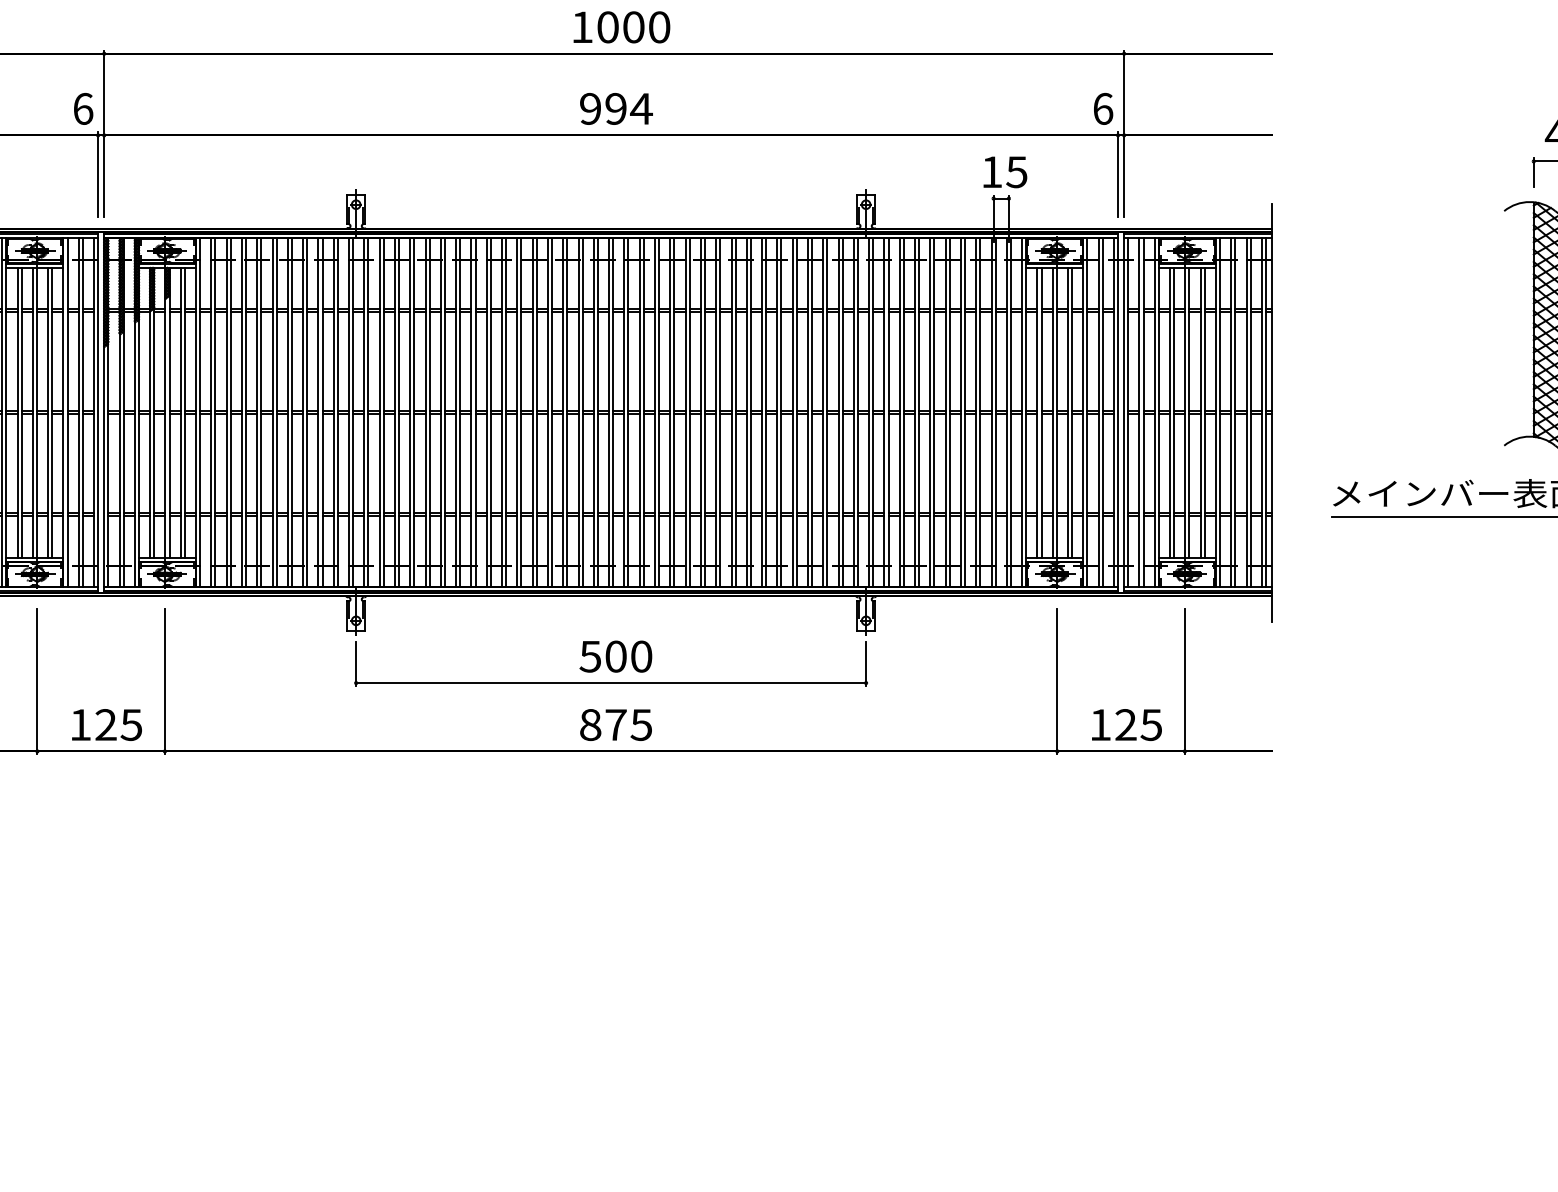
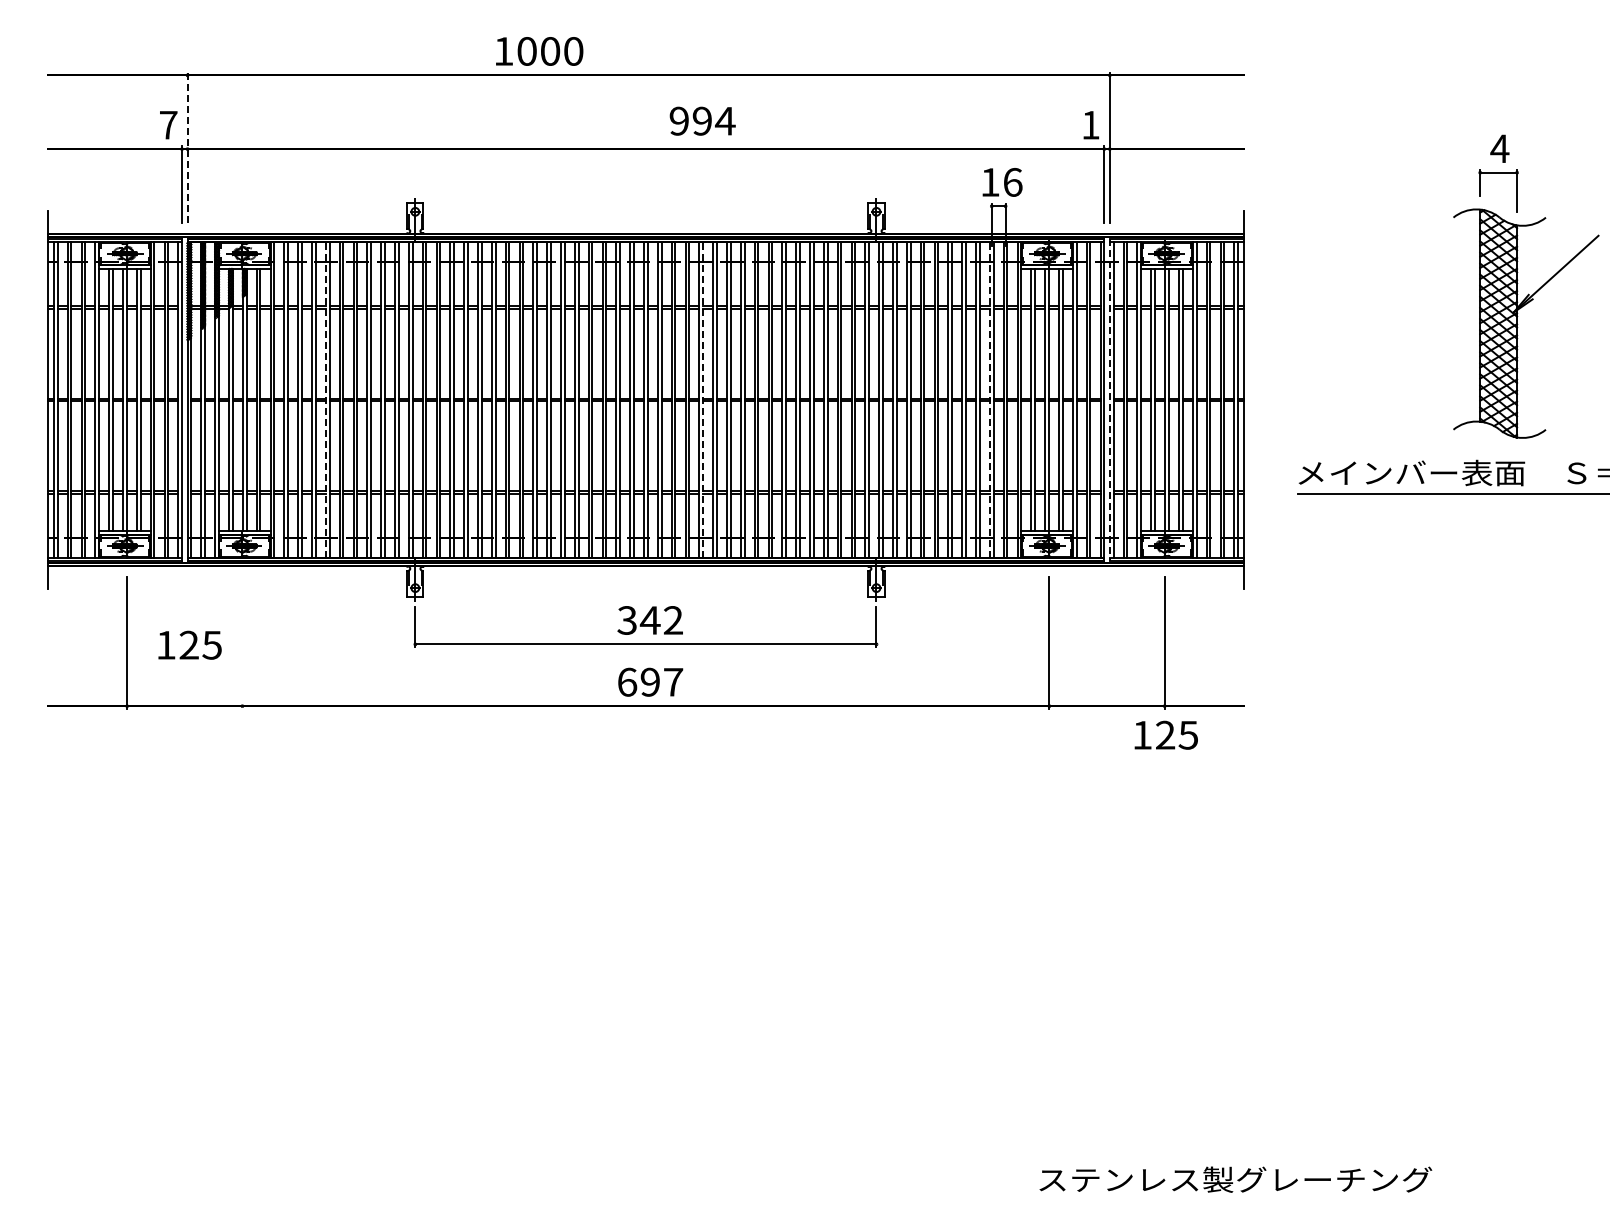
text: (621, 27) -> (539, 51), moved
text: (83, 108) -> (168, 124), 6 -> 7
text: (616, 108) -> (702, 120), moved
text: (1102, 108) -> (1090, 124), 6 -> 1
line: (104, 133) -> (187, 147), solid -> dashed
text: (1016, 172) -> (1012, 182), 15 -> 16
line: (256, 412) -> (325, 399), solid -> dashed
line: (674, 412) -> (703, 399), solid -> dashed
line: (991, 412) -> (989, 399), solid -> dashed
line: (1123, 413) -> (1109, 400), solid -> dashed
text: (615, 656) -> (649, 620), 500 -> 342
line: (165, 680) -> (242, 642), removed
text: (106, 724) -> (189, 644), moved
text: (616, 724) -> (650, 681), 875 -> 697
text: (1126, 724) -> (1165, 734), moved

